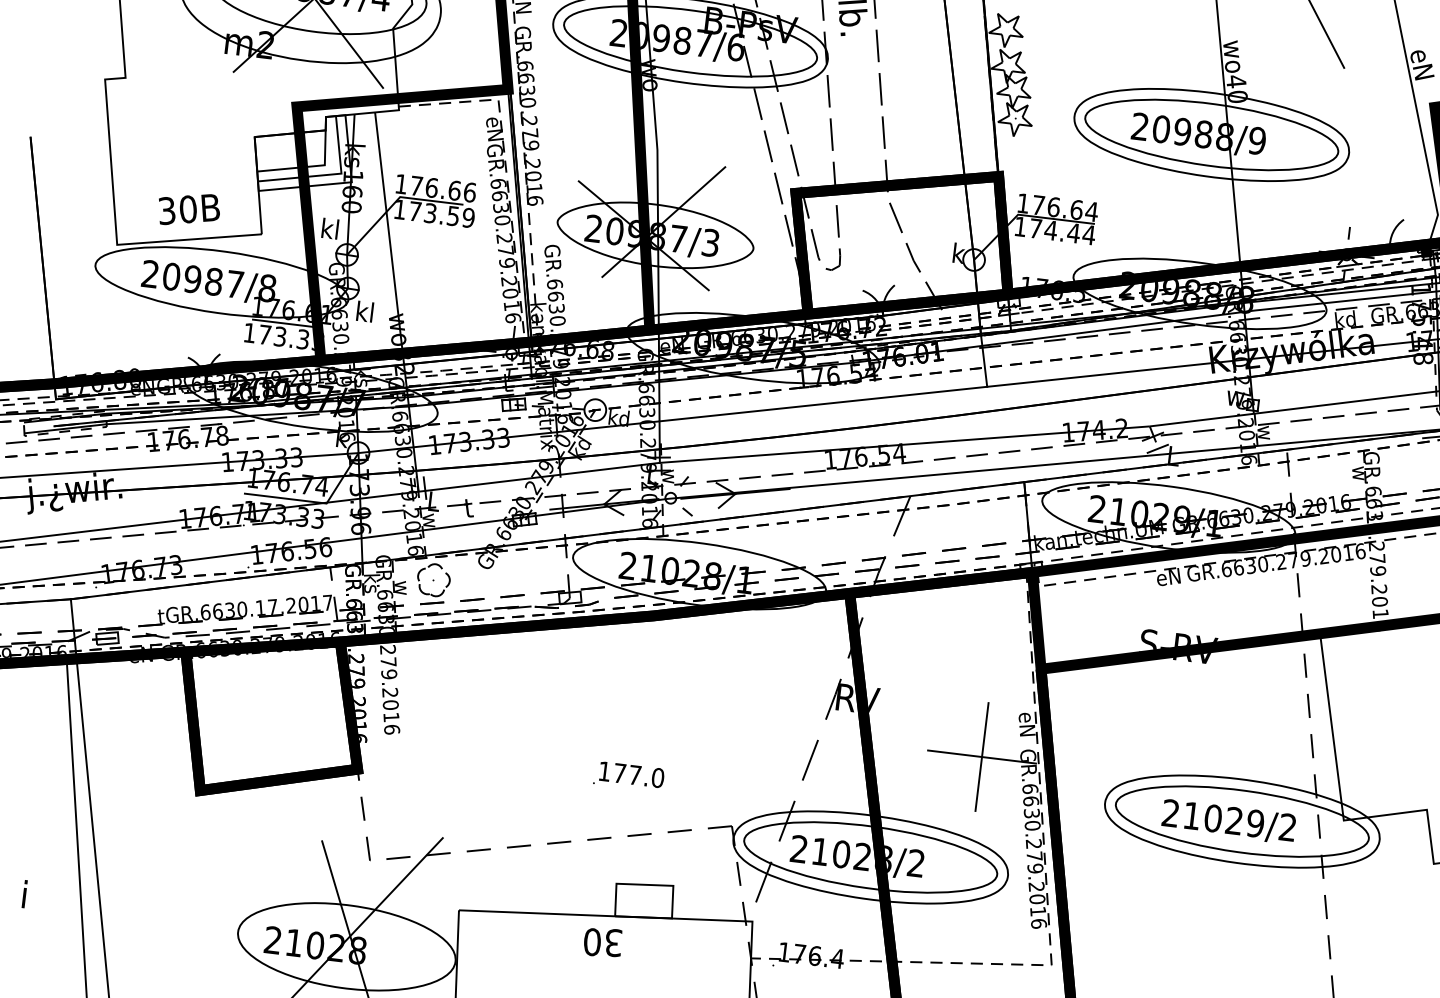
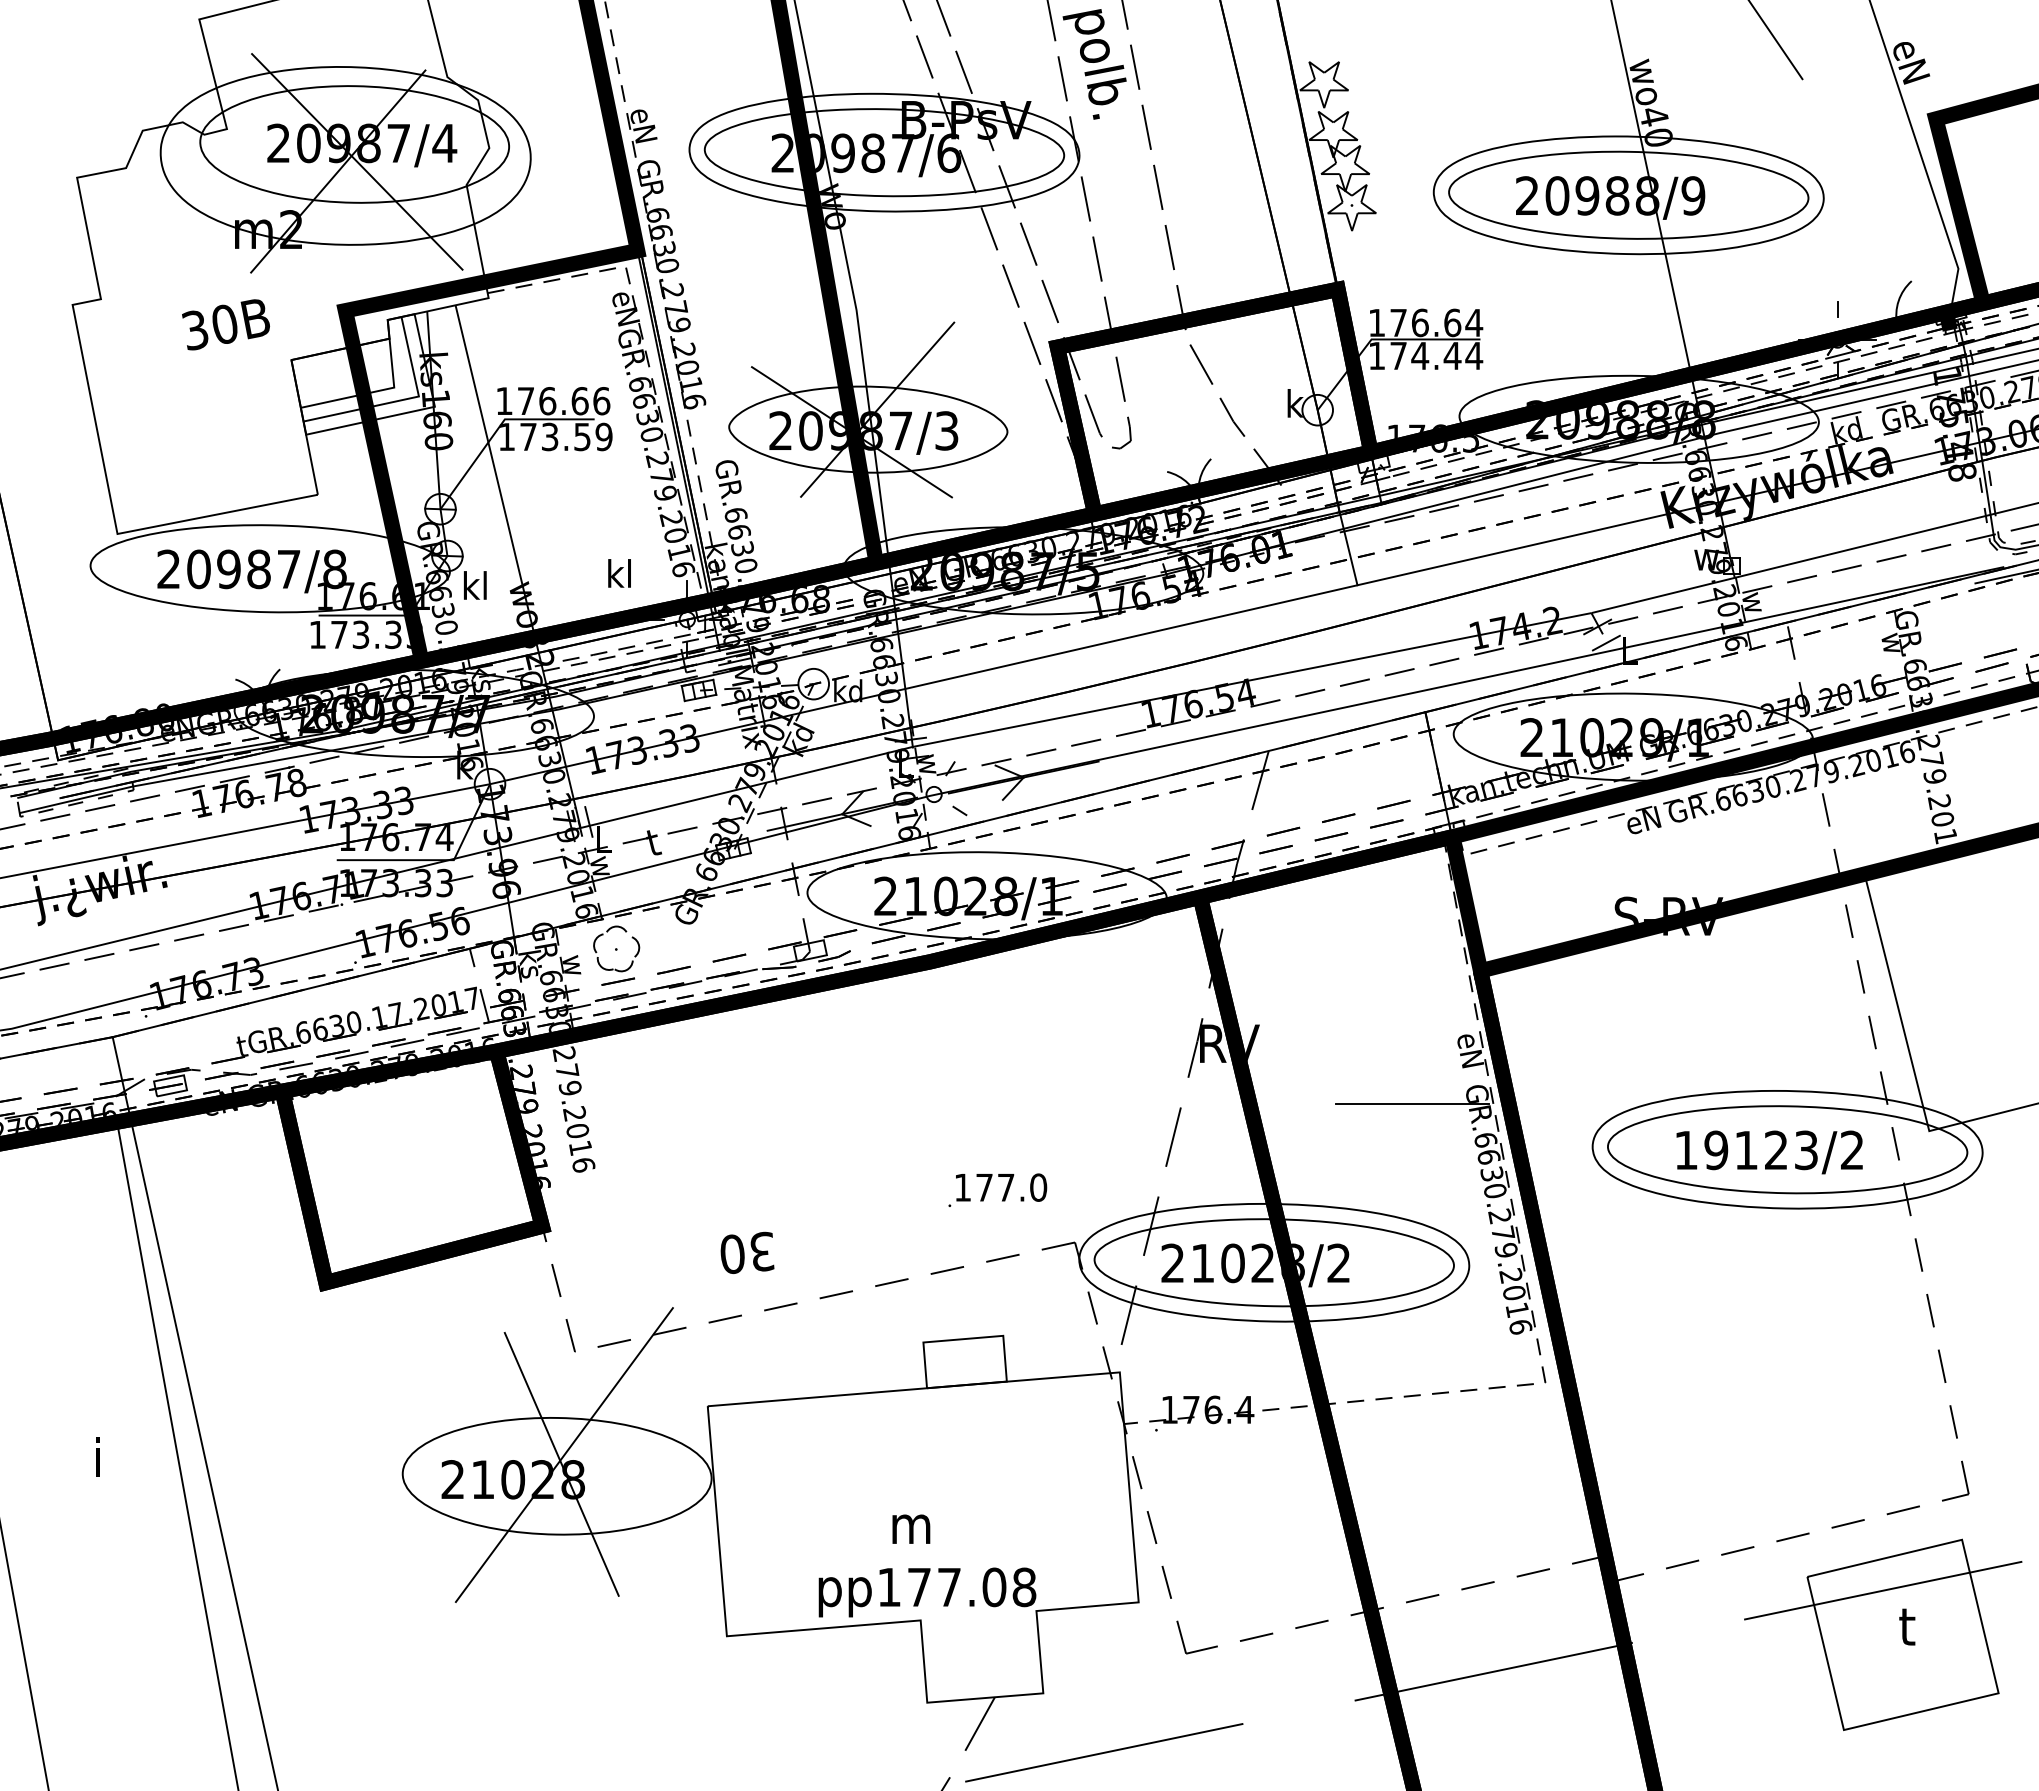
text: (188, 209) -> (225, 324), moved
text: (330, 228) -> (619, 573), moved
line: (981, 756) -> (1412, 1103), removed
text: (628, 775) -> (997, 1189), moved
text: (1213, 818) -> (1746, 1150), 21029/2 -> 19123/2
text: (603, 942) -> (747, 1252), moved

